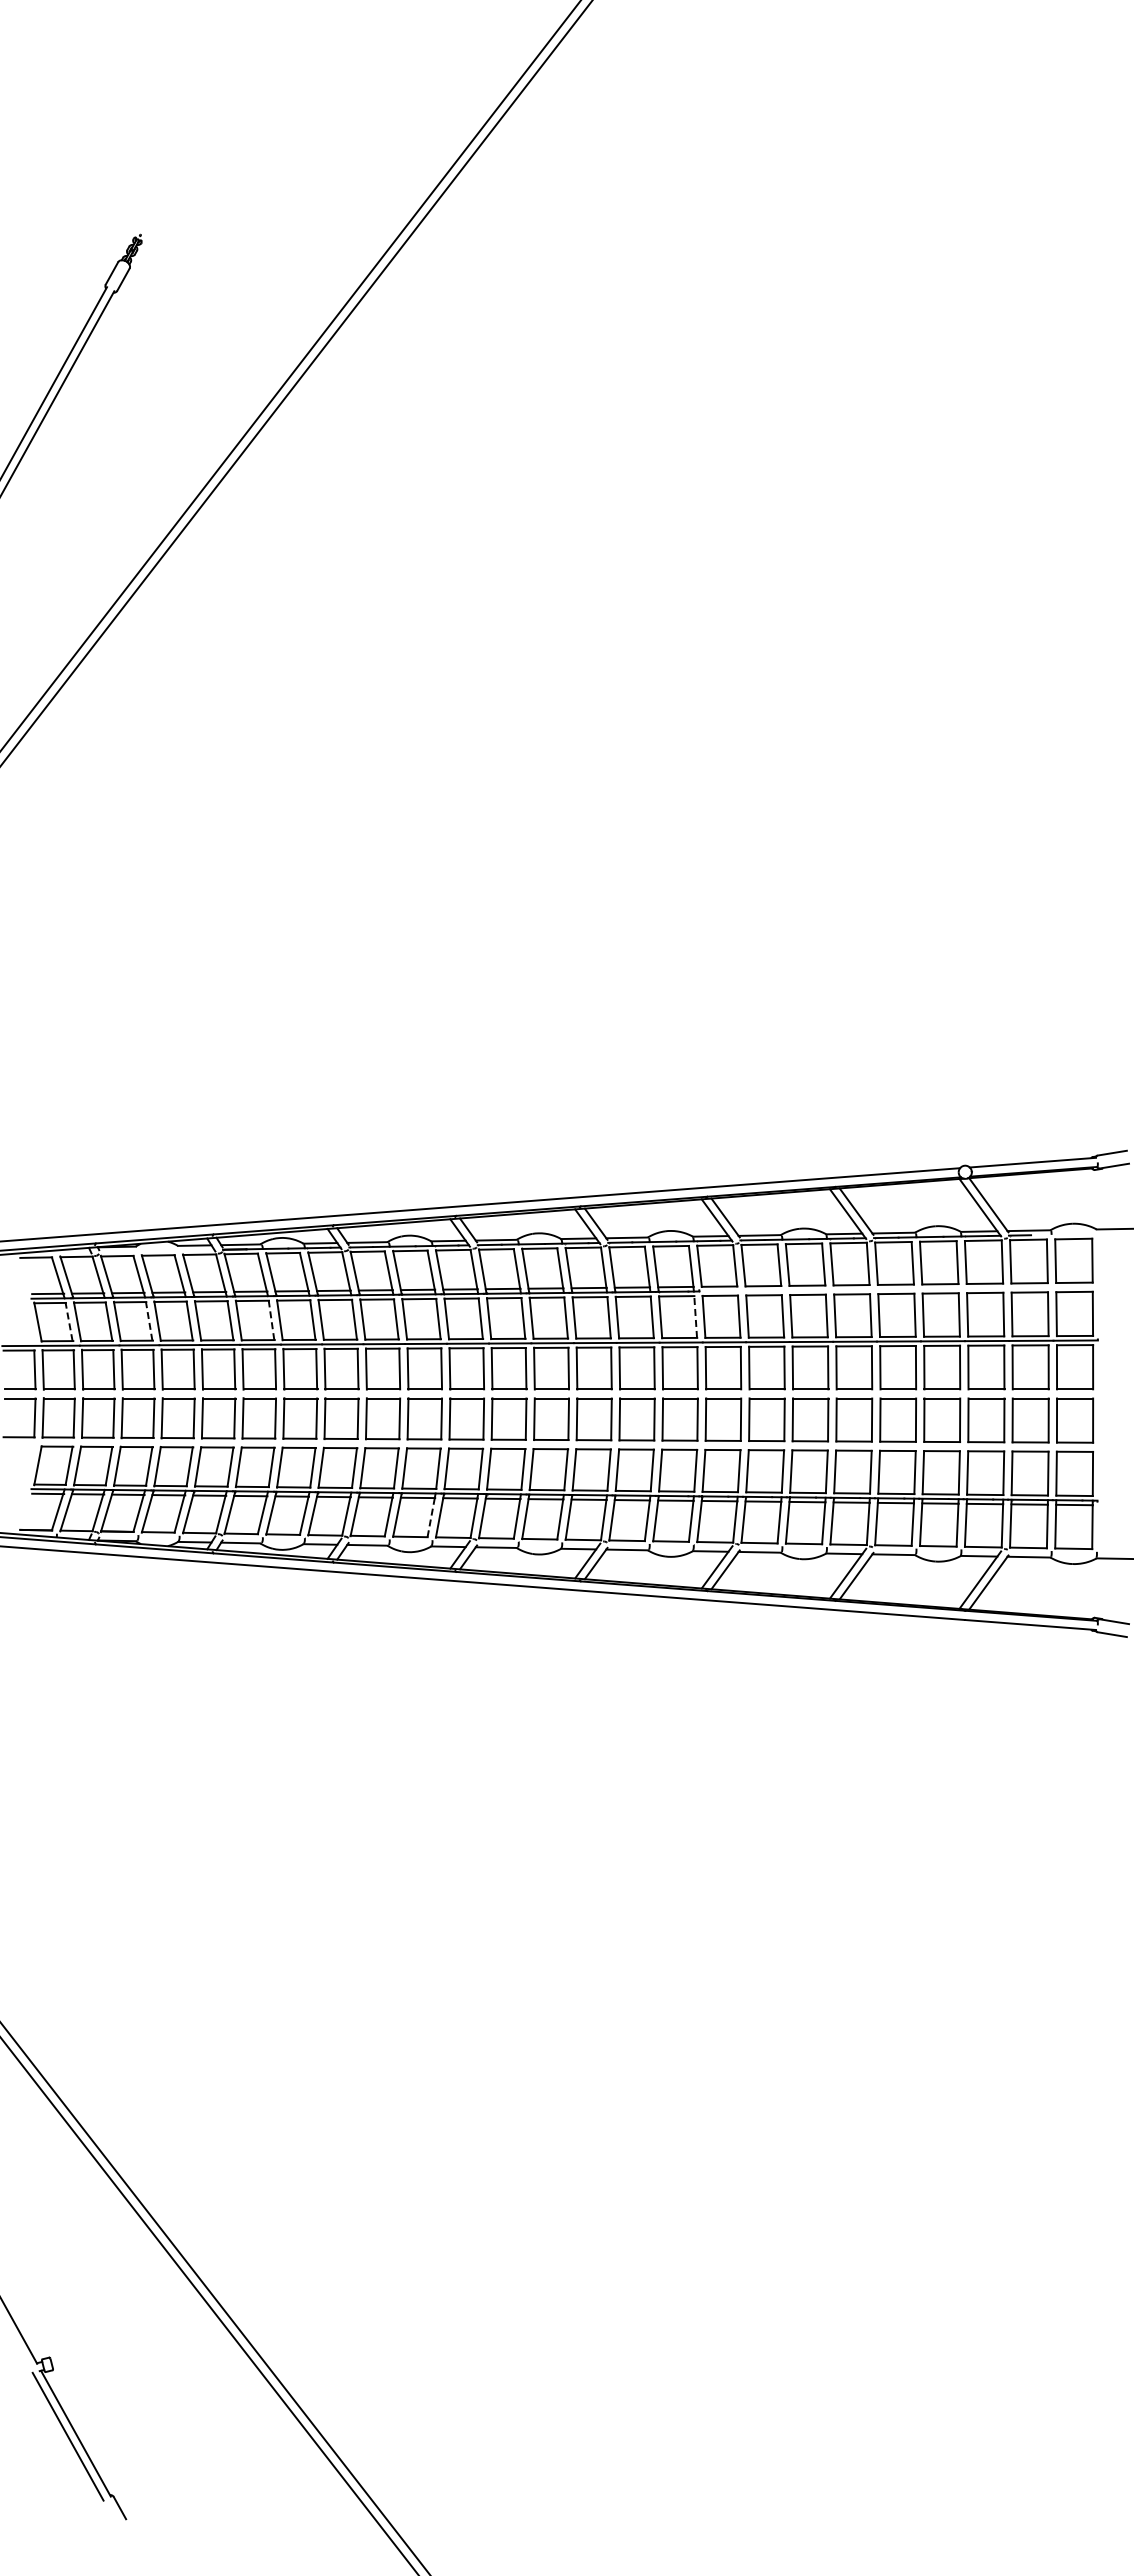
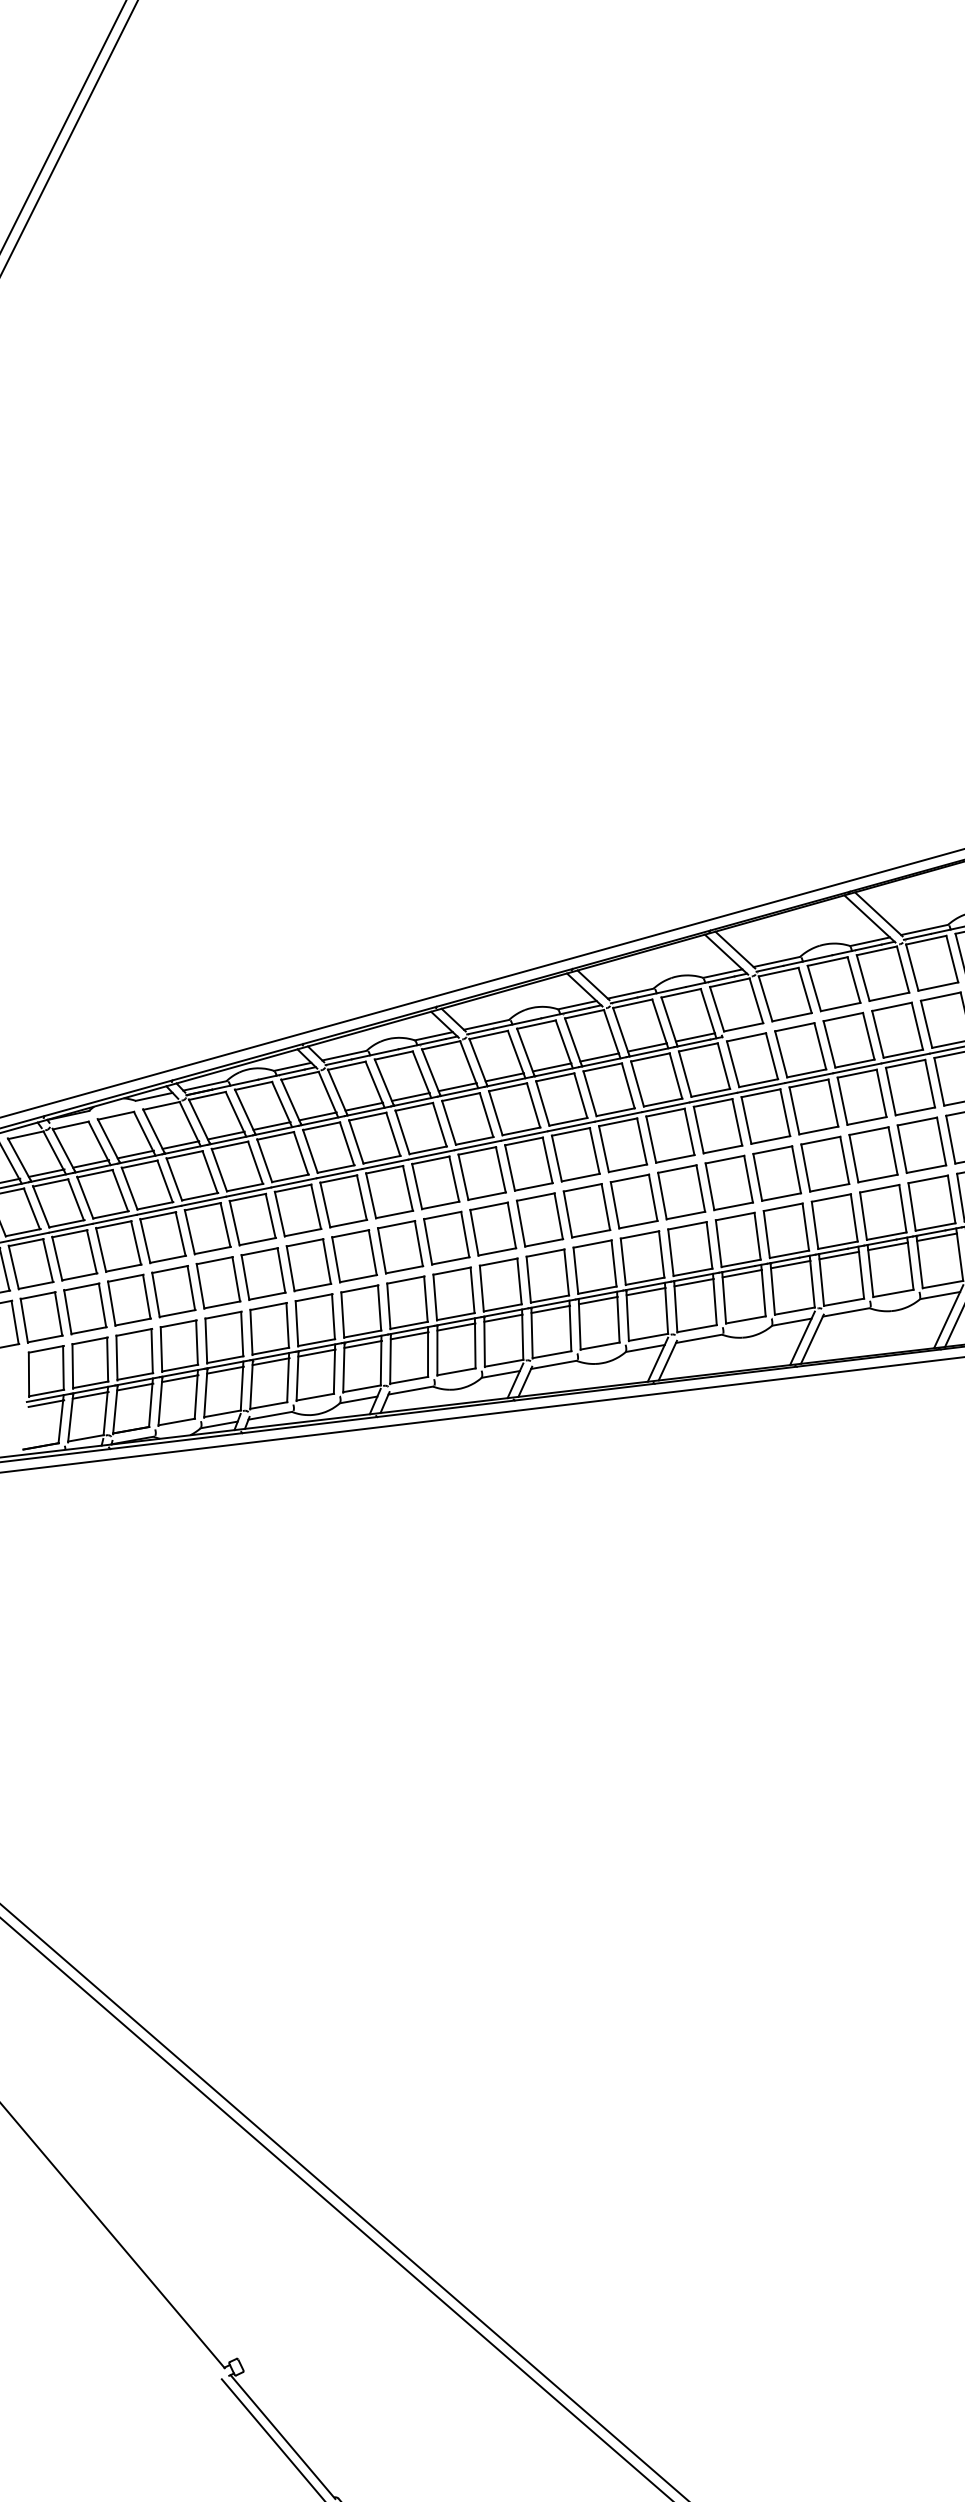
line: (695, 1317) -> (723, 1066), dashed -> solid
line: (271, 1320) -> (255, 1162), dashed -> solid
line: (69, 1321) -> (32, 1208), dashed -> solid
line: (149, 1321) -> (120, 1190), dashed -> solid
line: (431, 1517) -> (475, 1345), dashed -> solid

